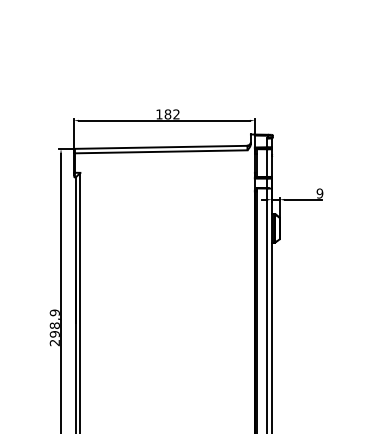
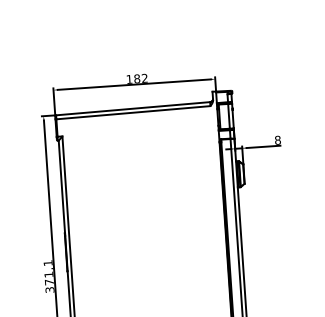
text: (319, 193) -> (277, 140), 9 -> 8
text: (54, 327) -> (48, 276), 298,9 -> 371,1

